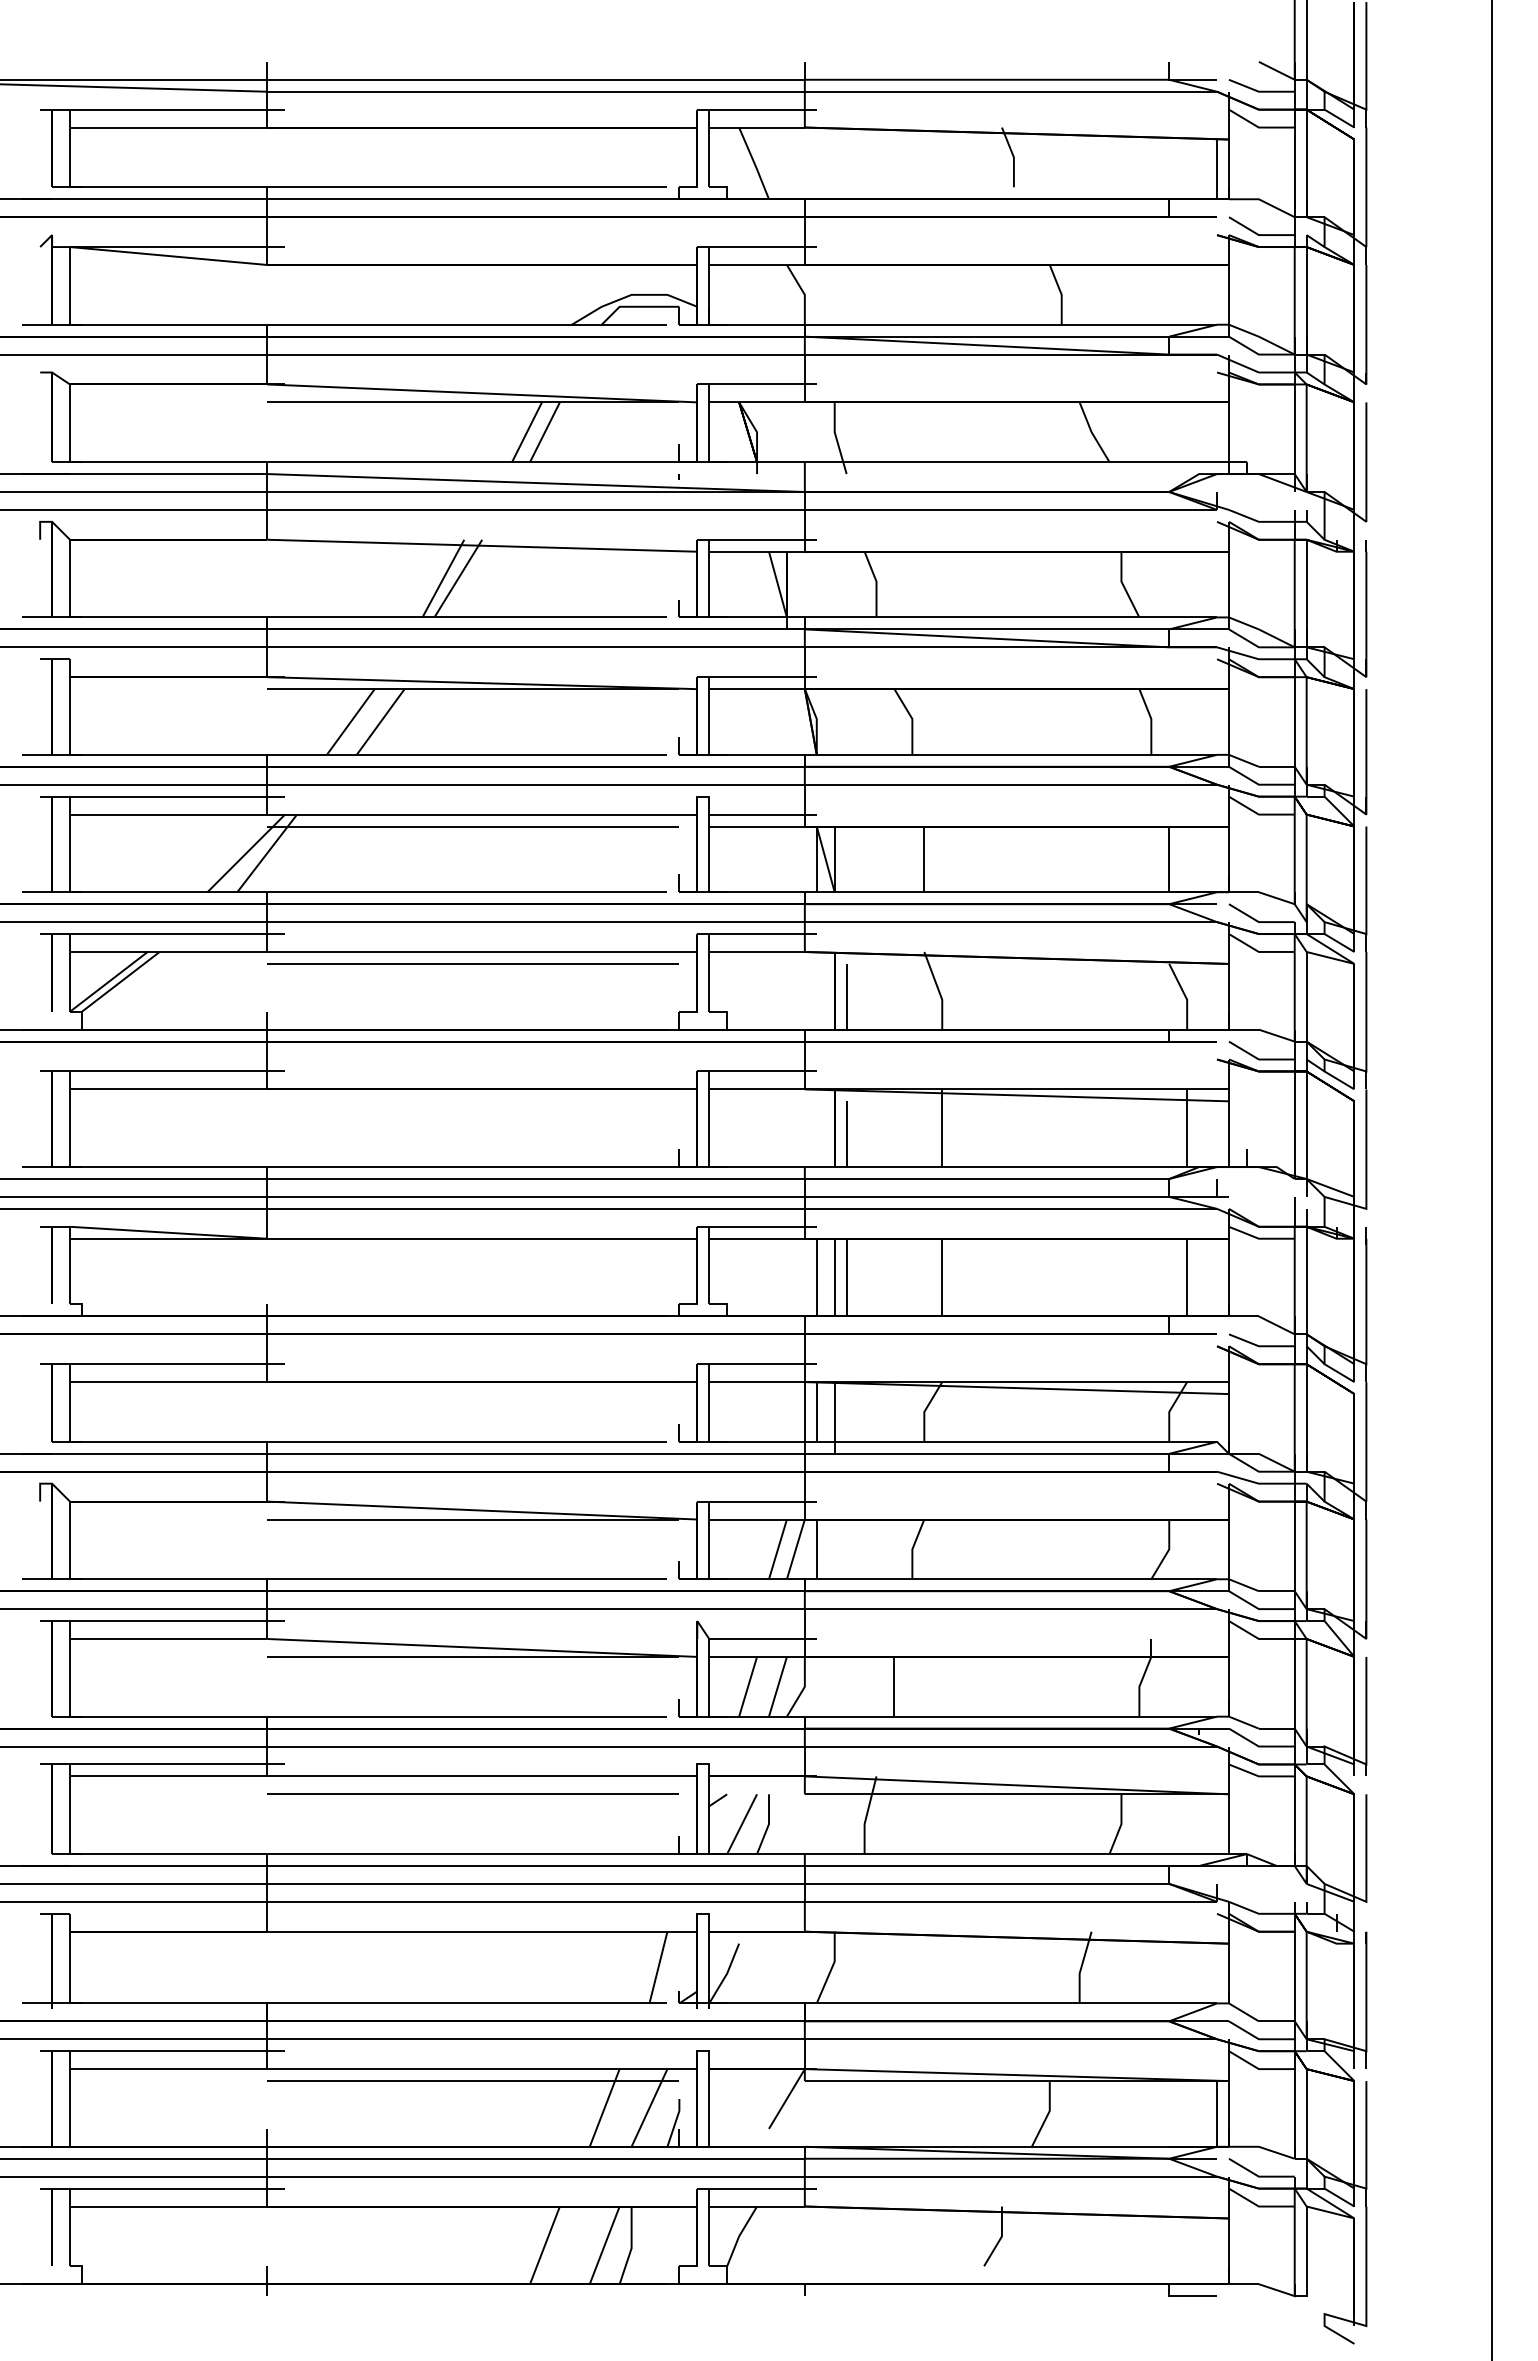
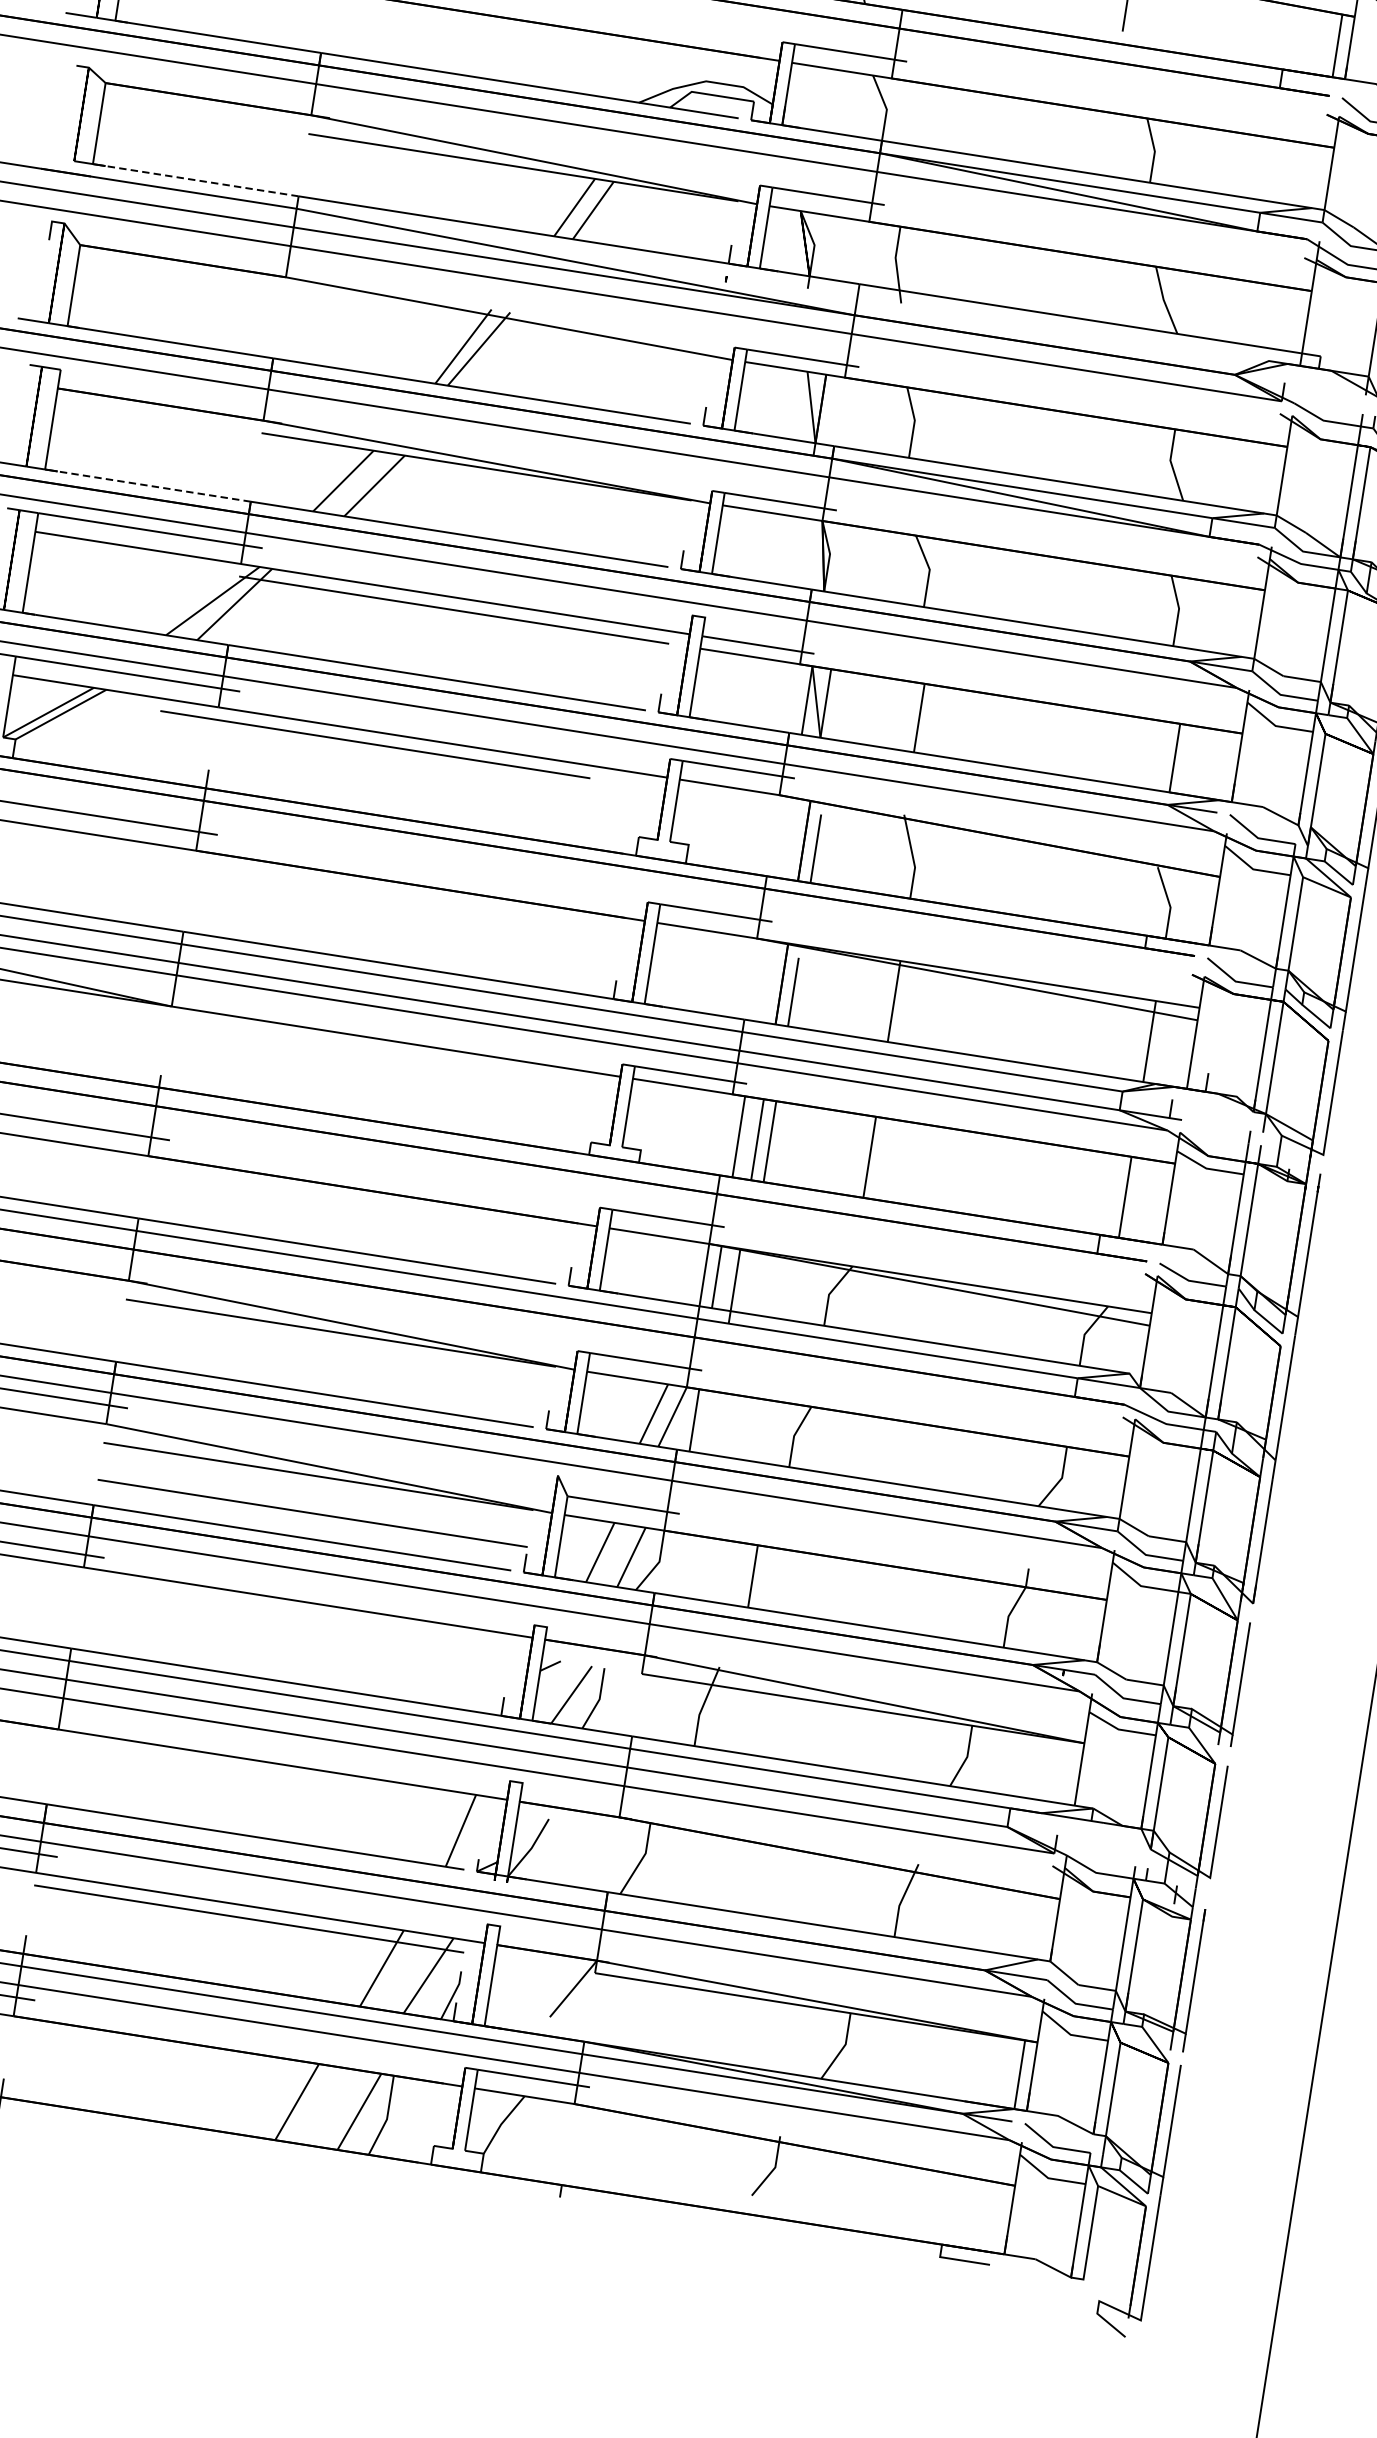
line: (174, 462) -> (201, 181), solid -> dashed
line: (174, 754) -> (154, 486), solid -> dashed
line: (472, 963) -> (374, 744), moved
line: (472, 1793) -> (312, 1512), moved

